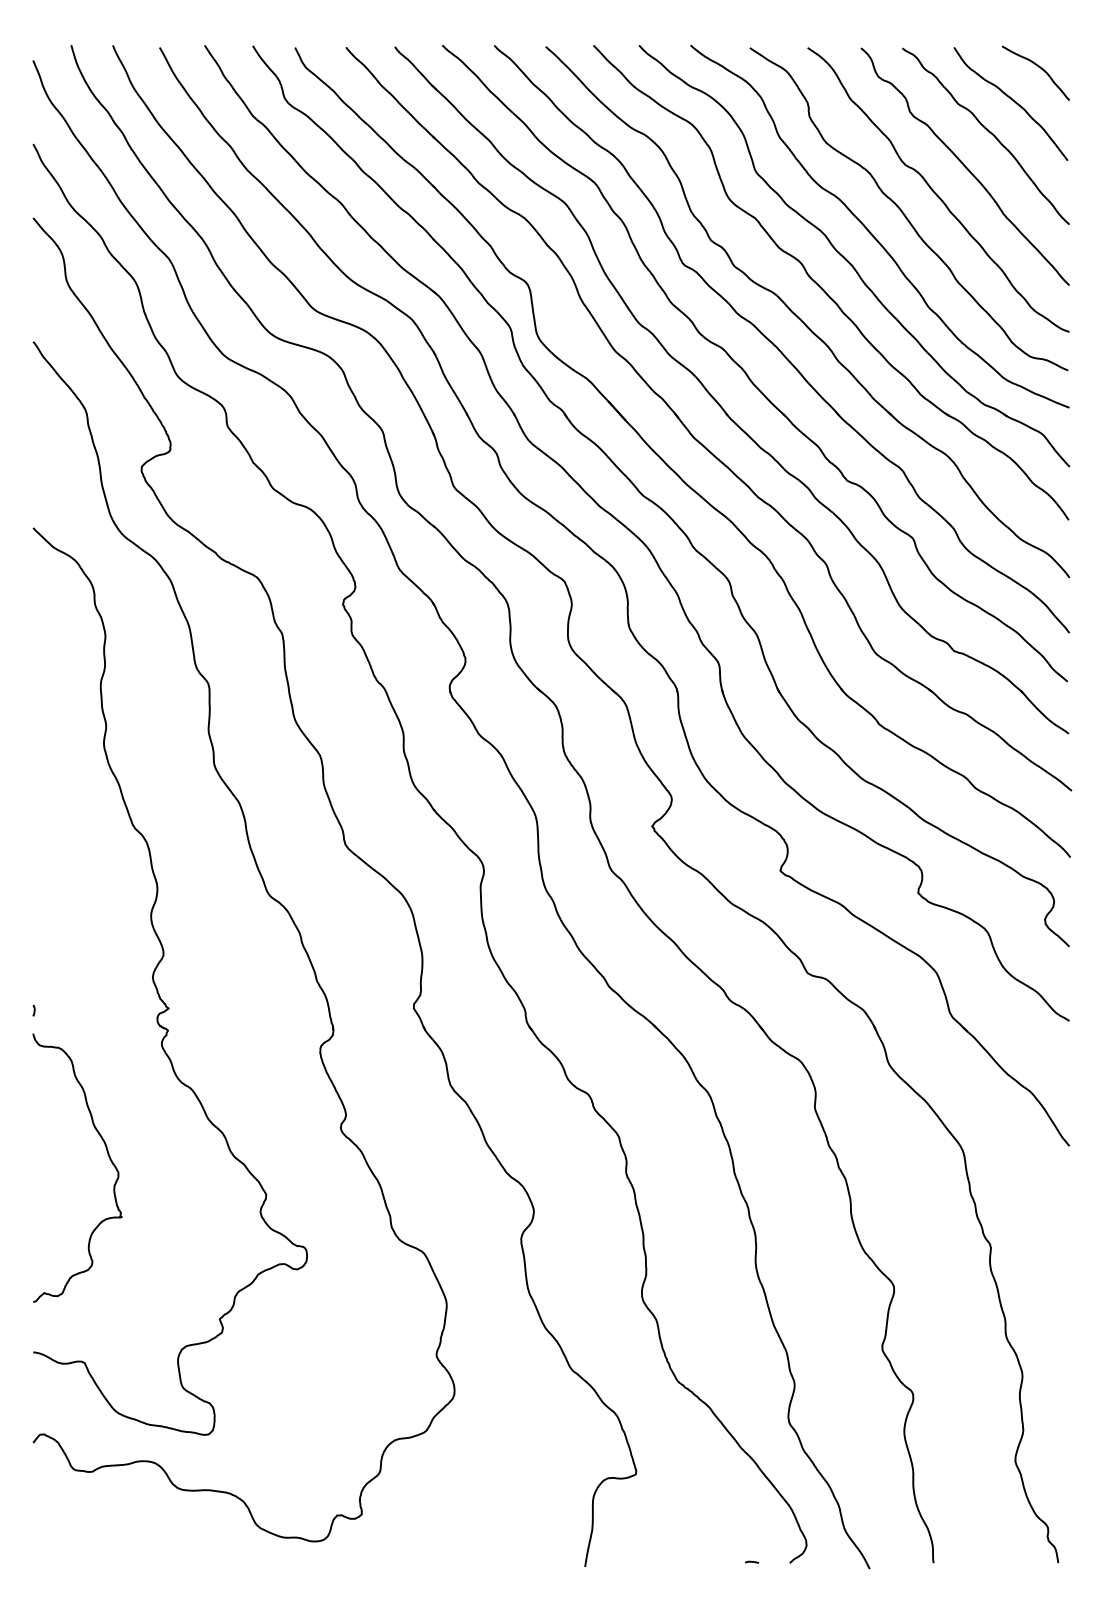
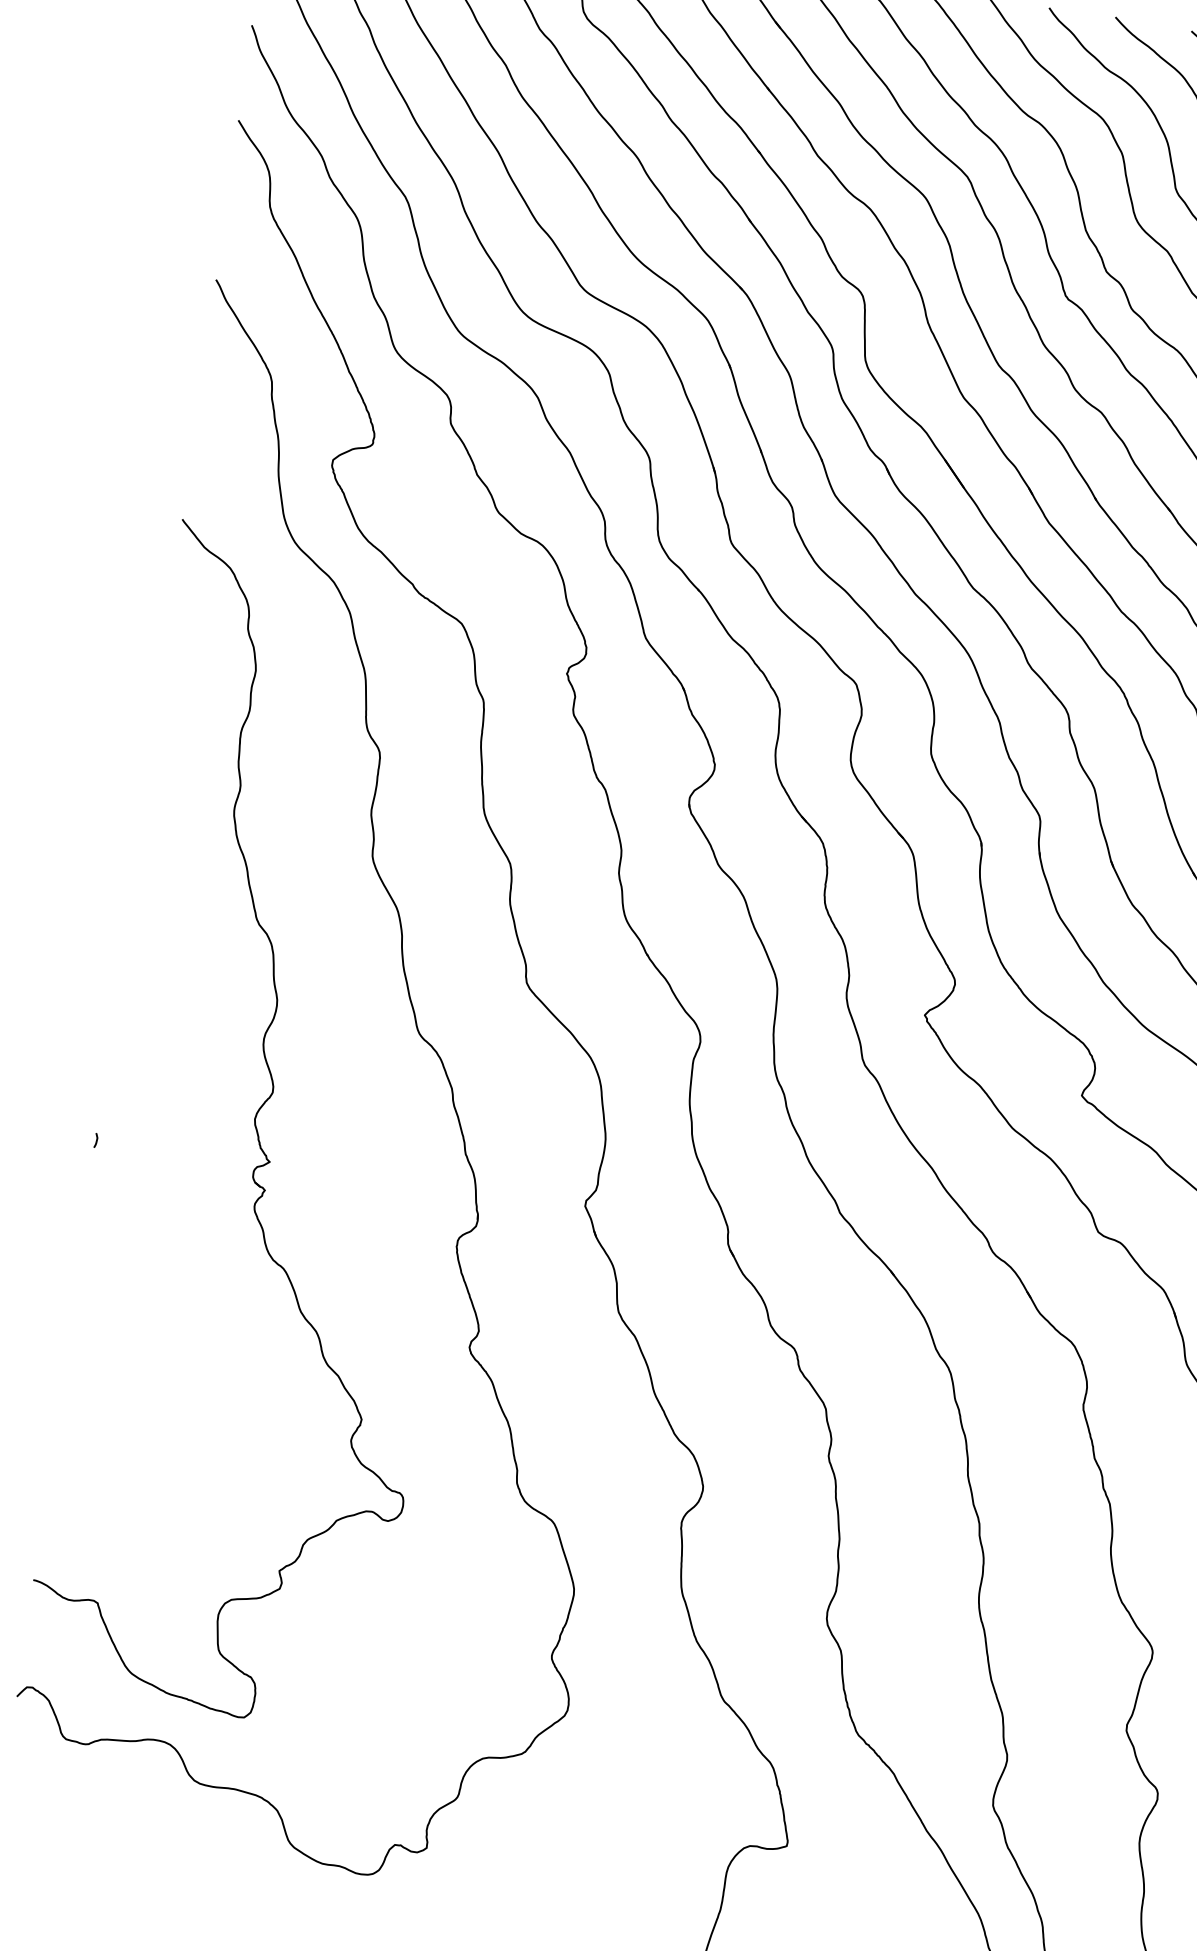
curve: (108, 1157) -> (165, 1342), removed

